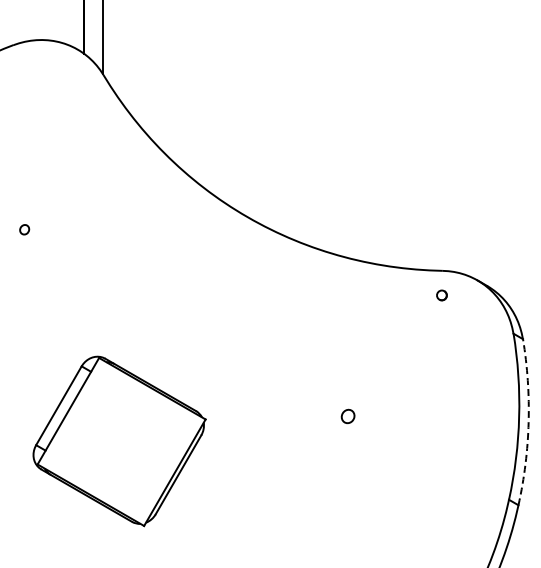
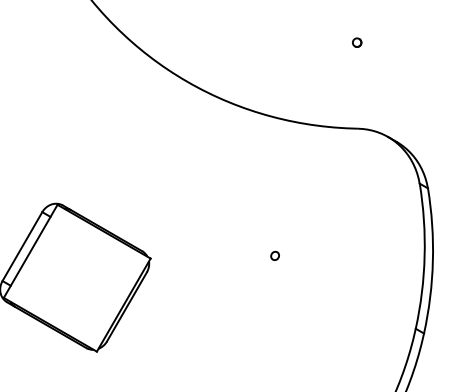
part: (441, 295) -> (356, 42), moved
part: (347, 416) -> (274, 255), size x0.71
arc: (528, 422) -> (432, 261), dashed -> solid

